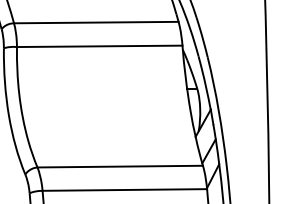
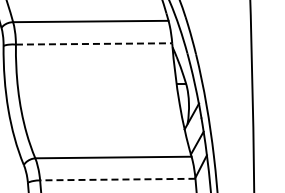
line: (100, 45) -> (94, 43), solid -> dashed
line: (124, 189) -> (117, 179), solid -> dashed

